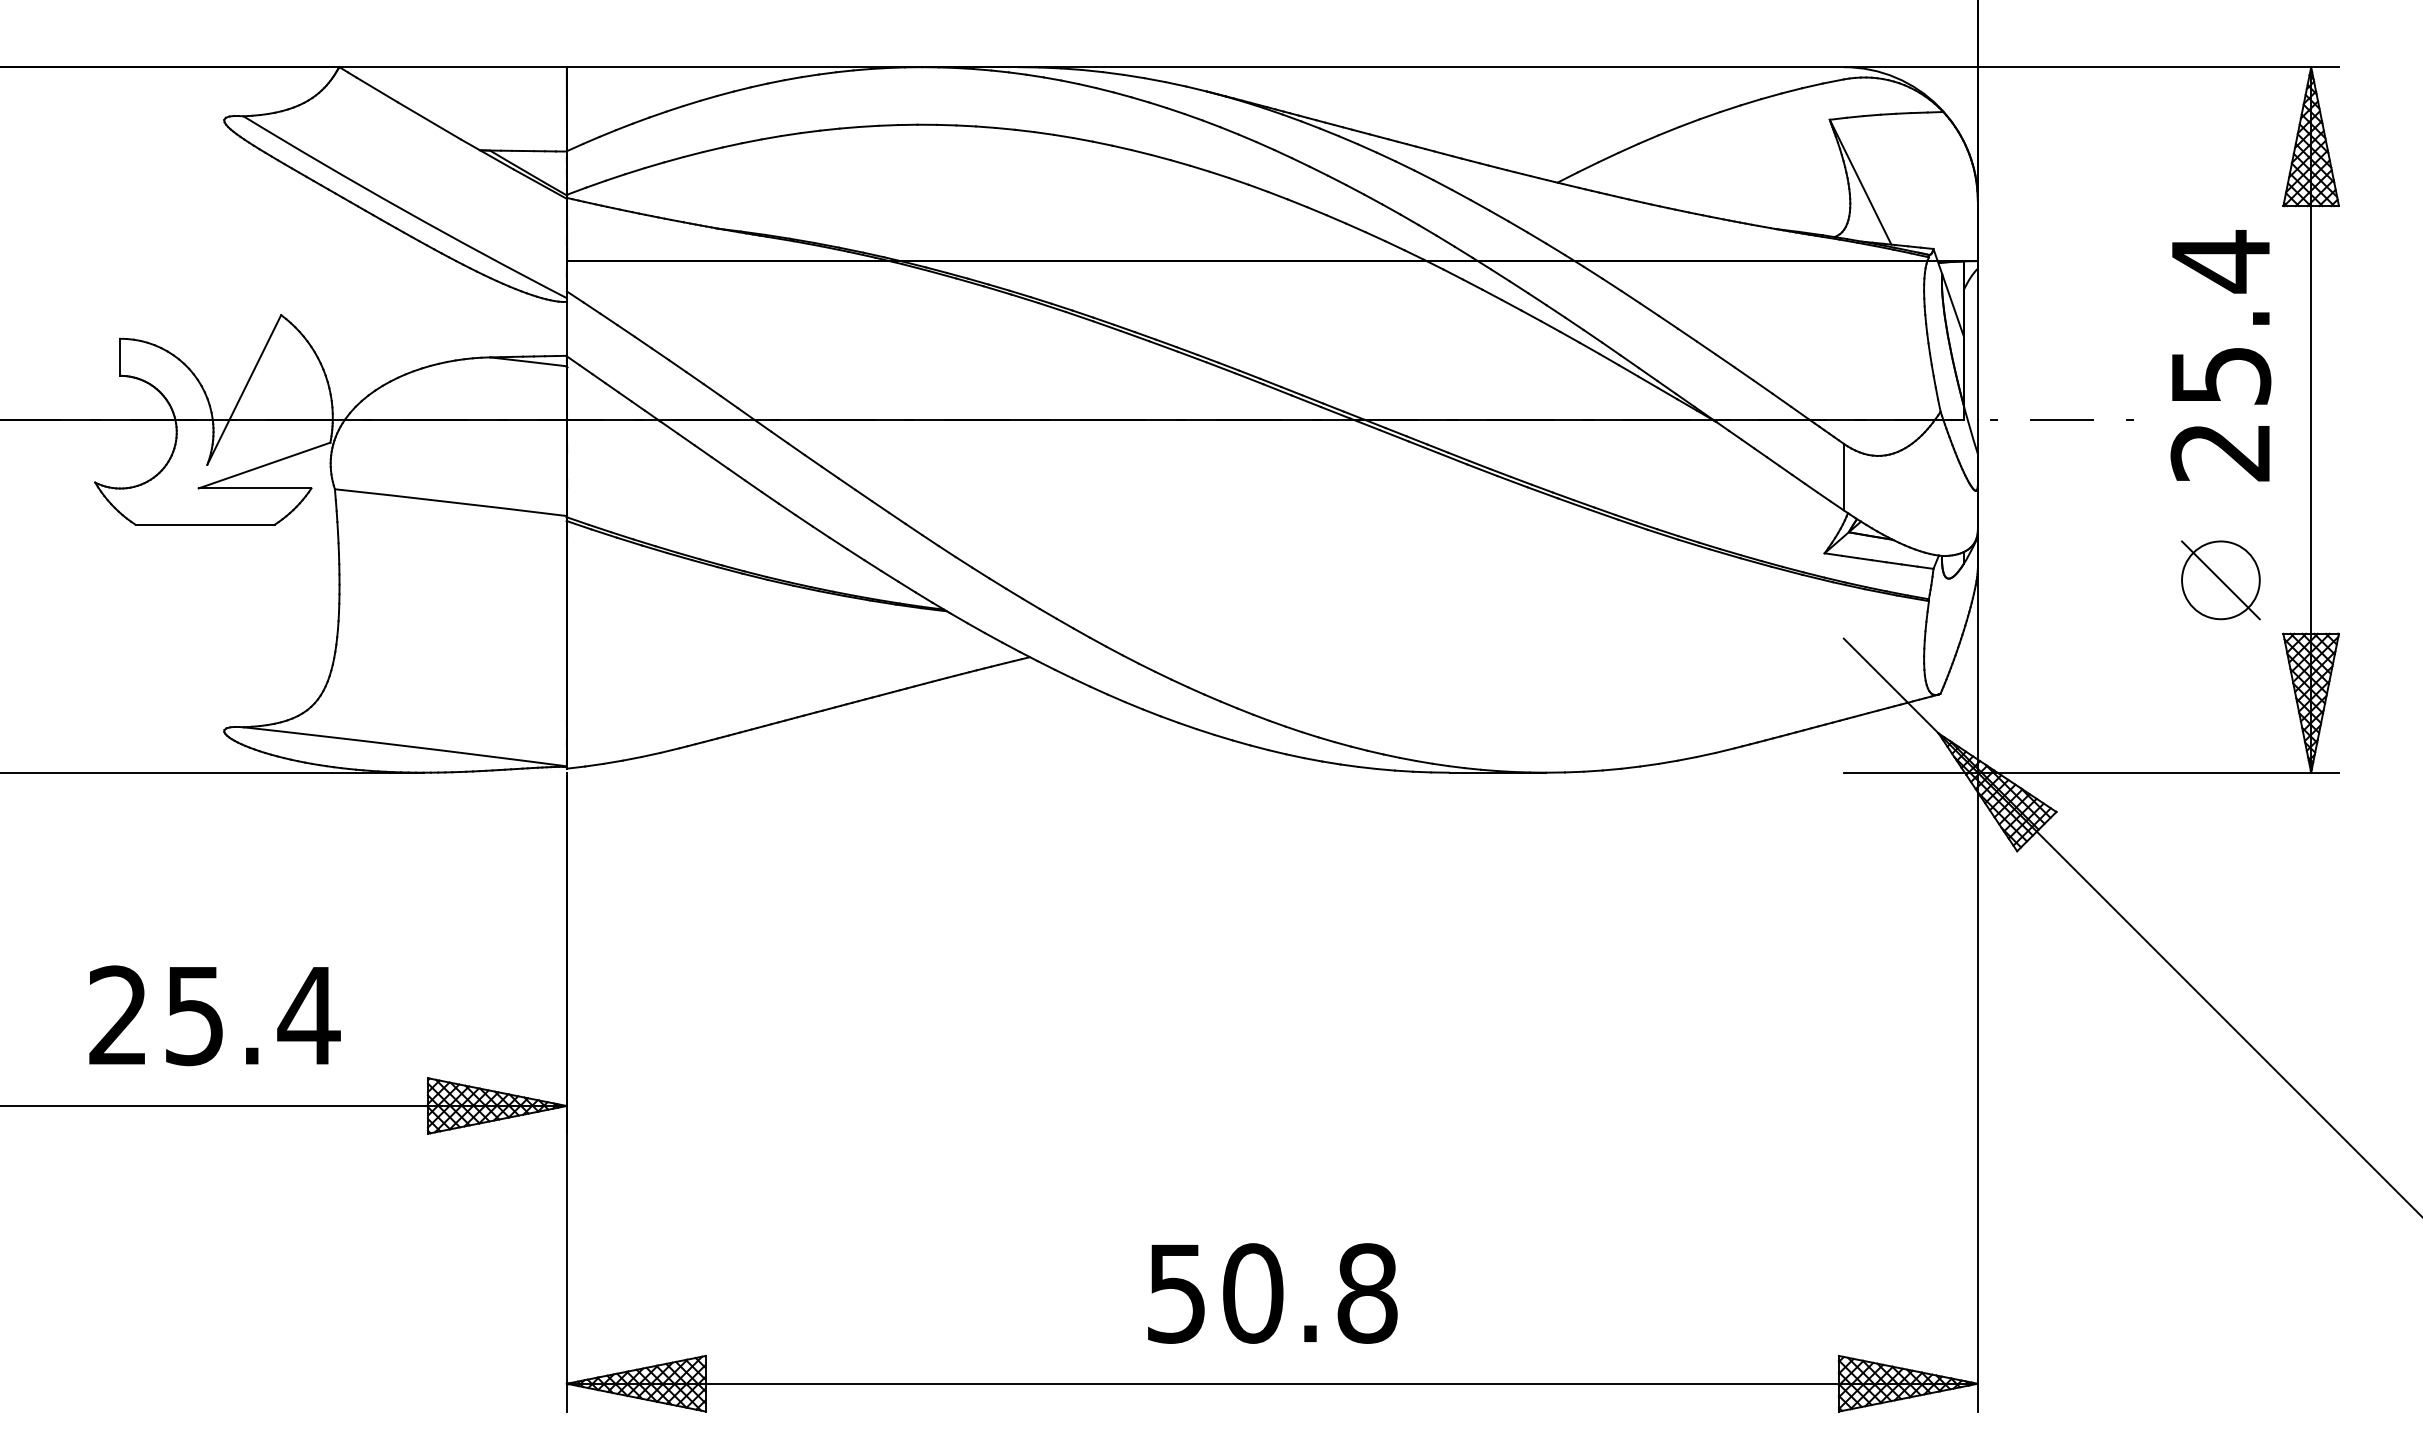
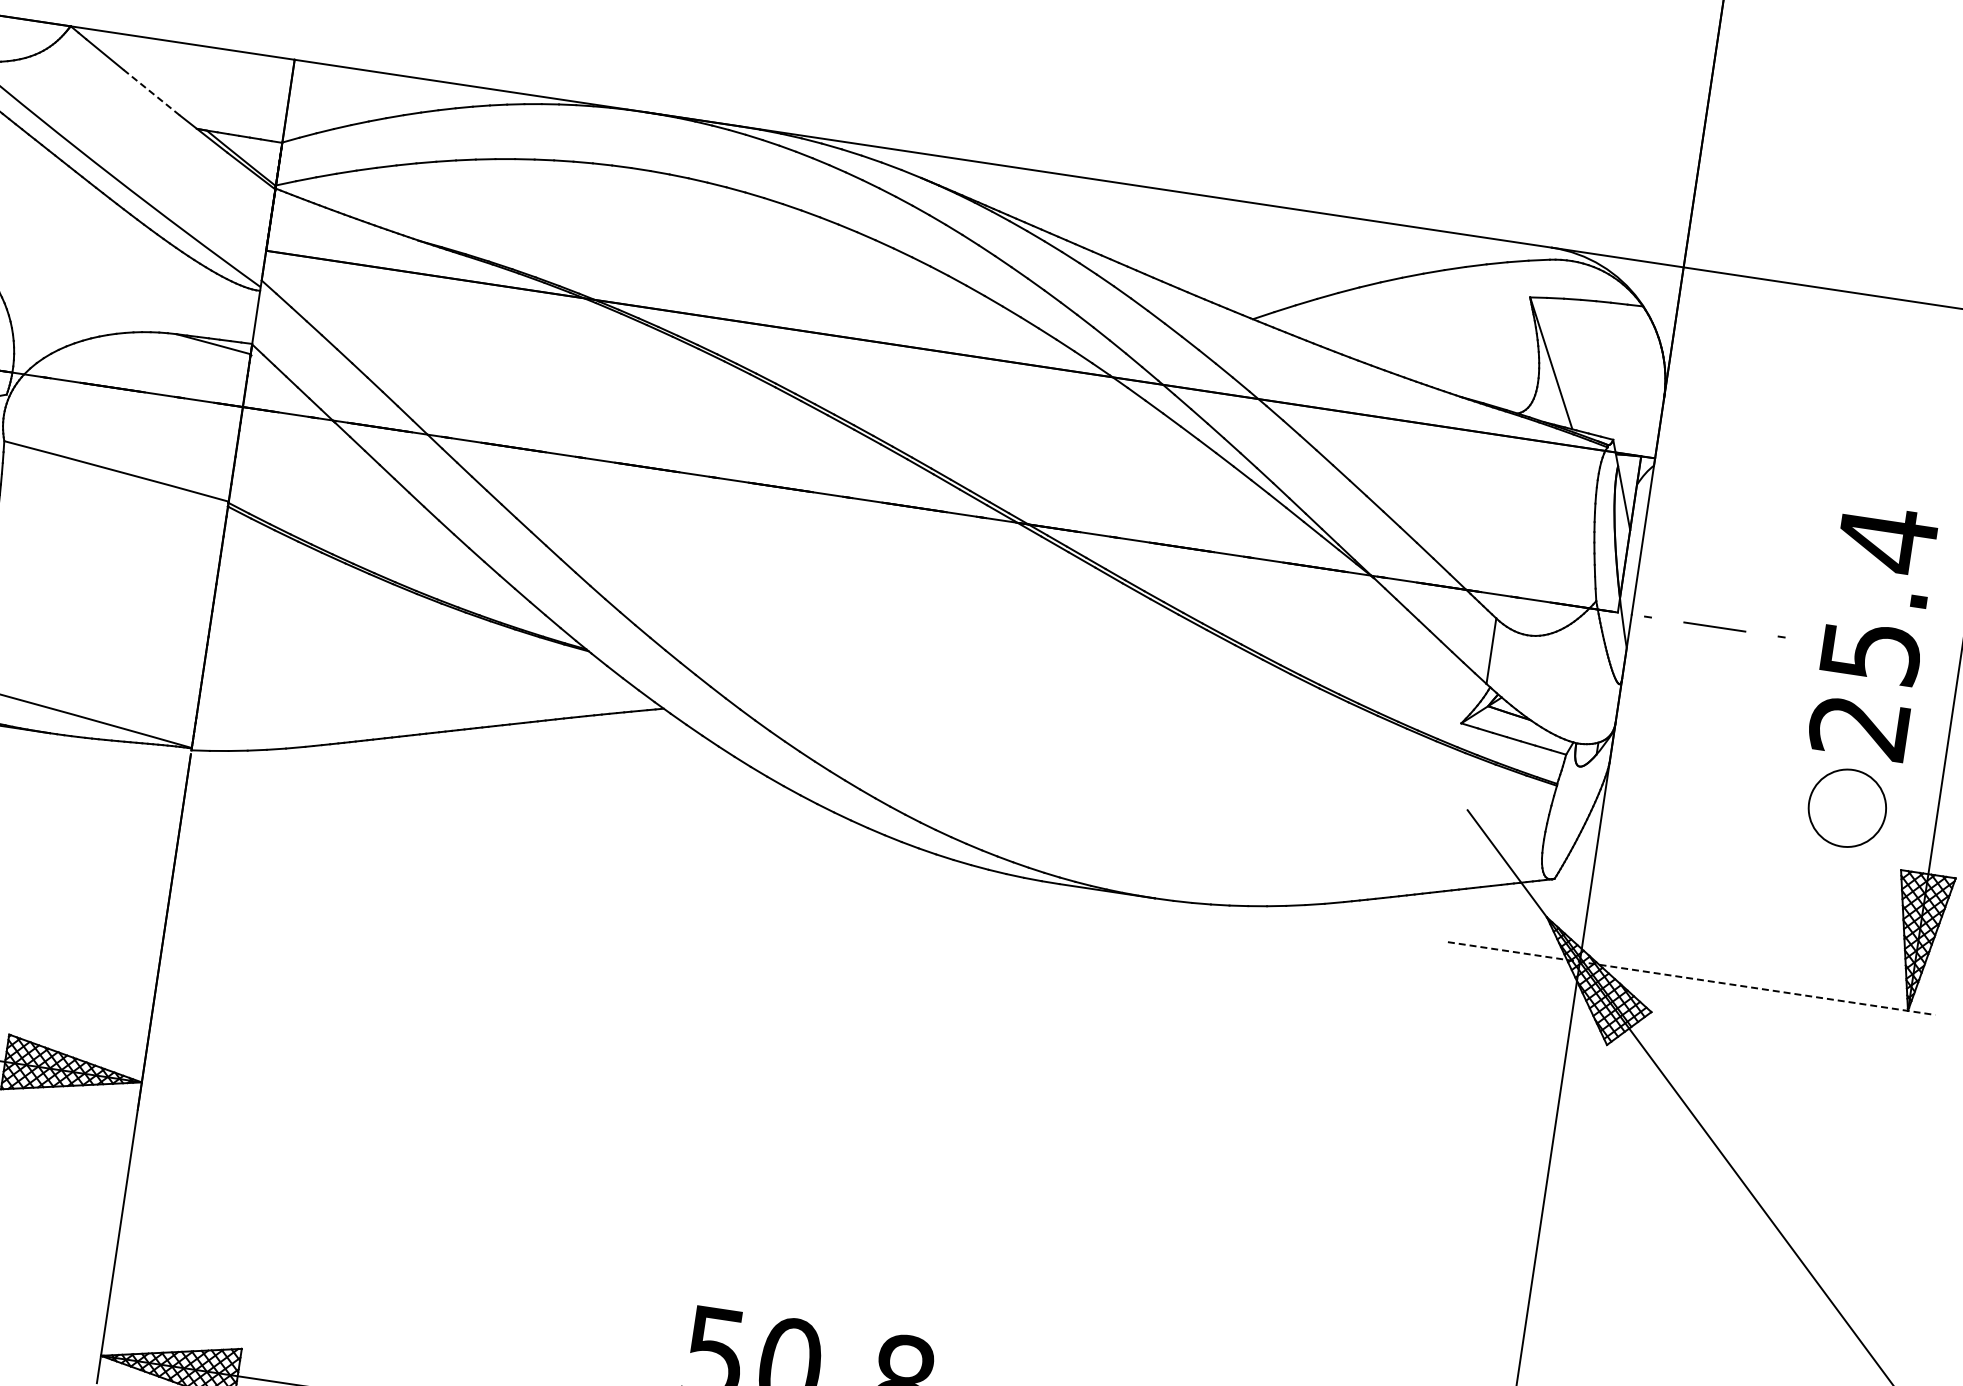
line: (429, 120) -> (151, 92), solid -> dashed
text: (2220, 355) -> (1873, 632), moved
line: (2220, 580) -> (1846, 808), removed
line: (2091, 772) -> (1691, 978), solid -> dashed

